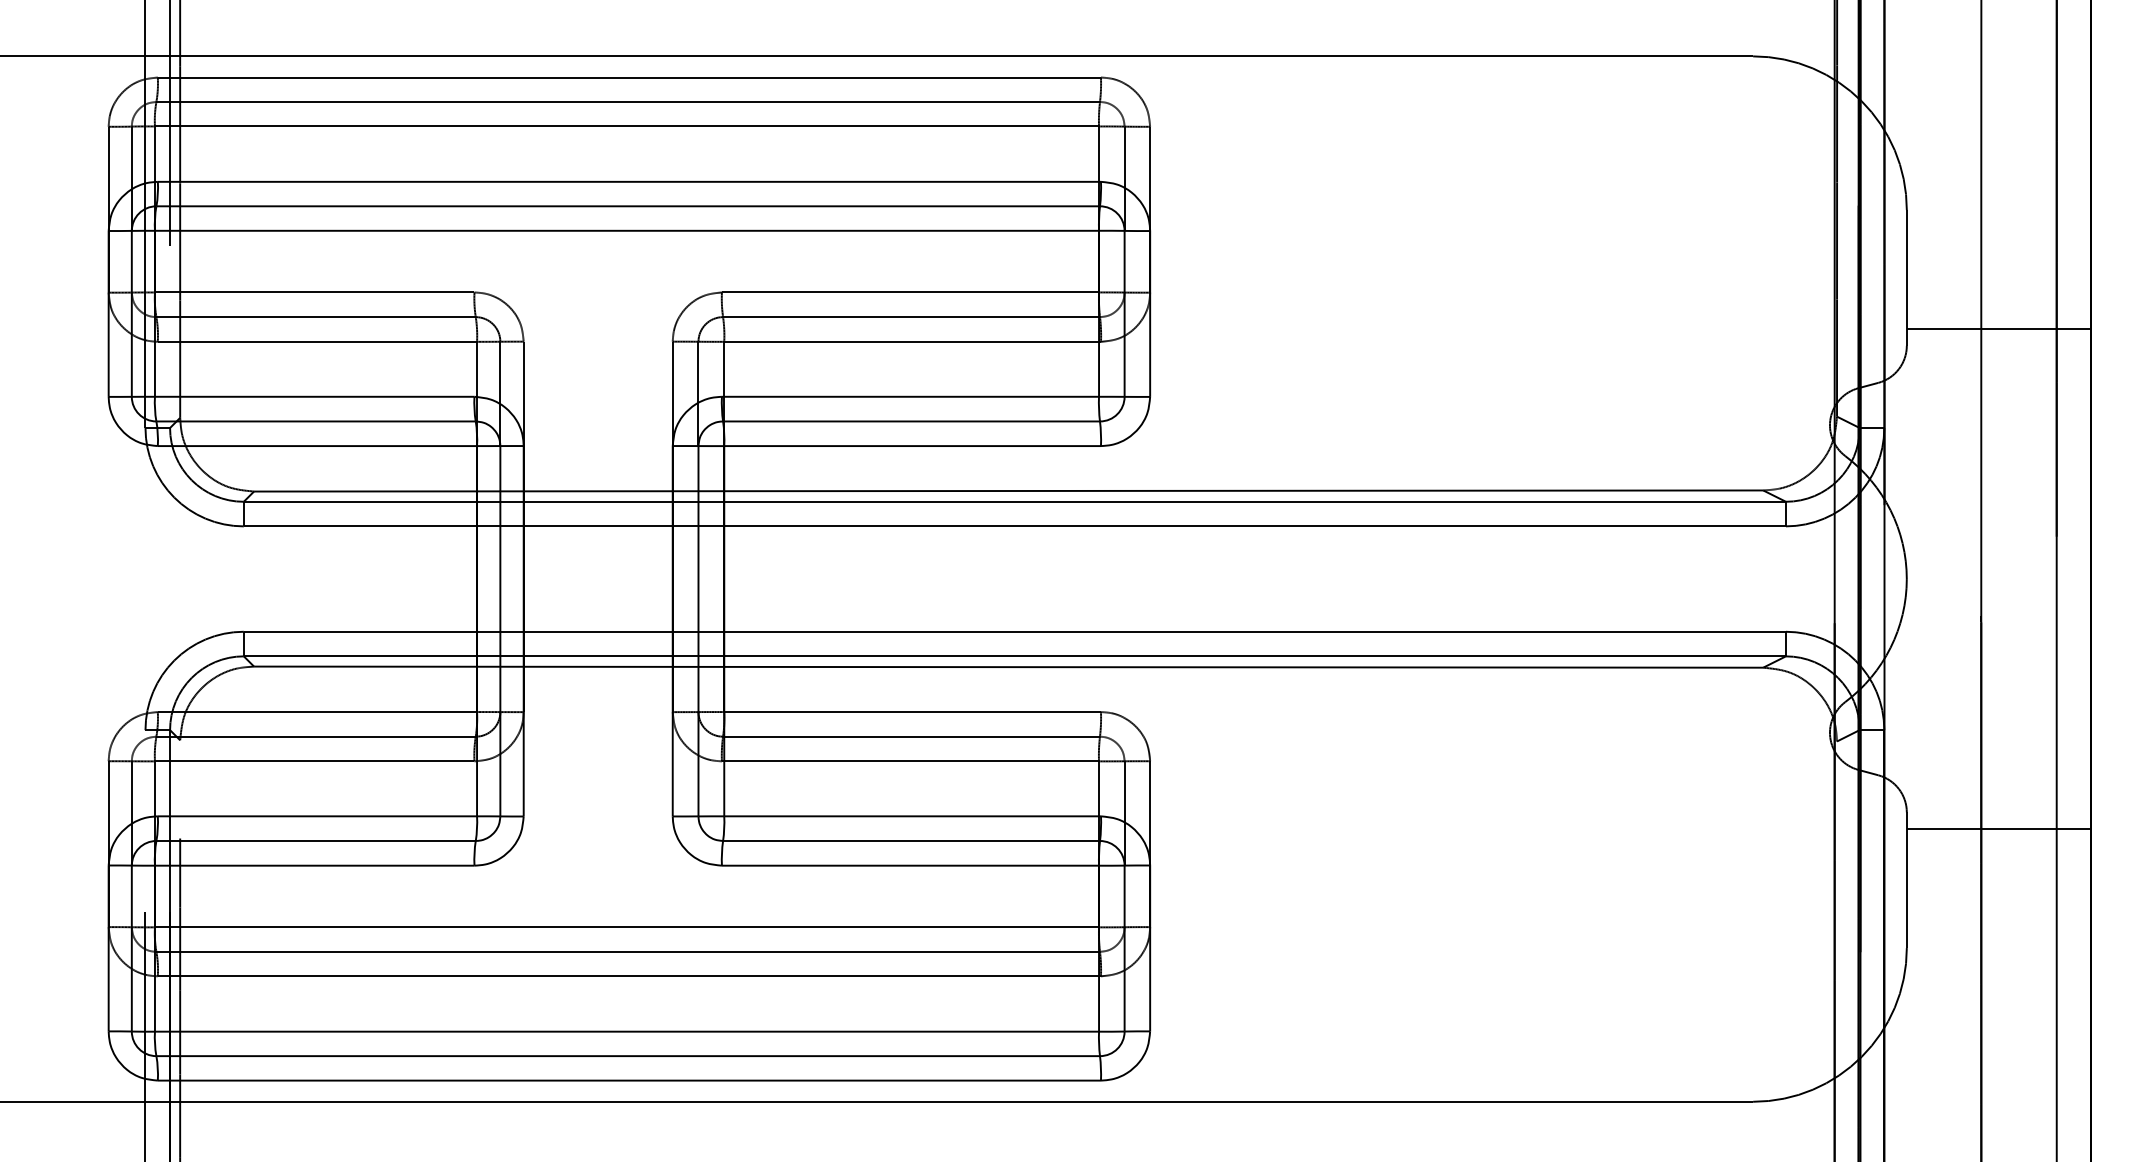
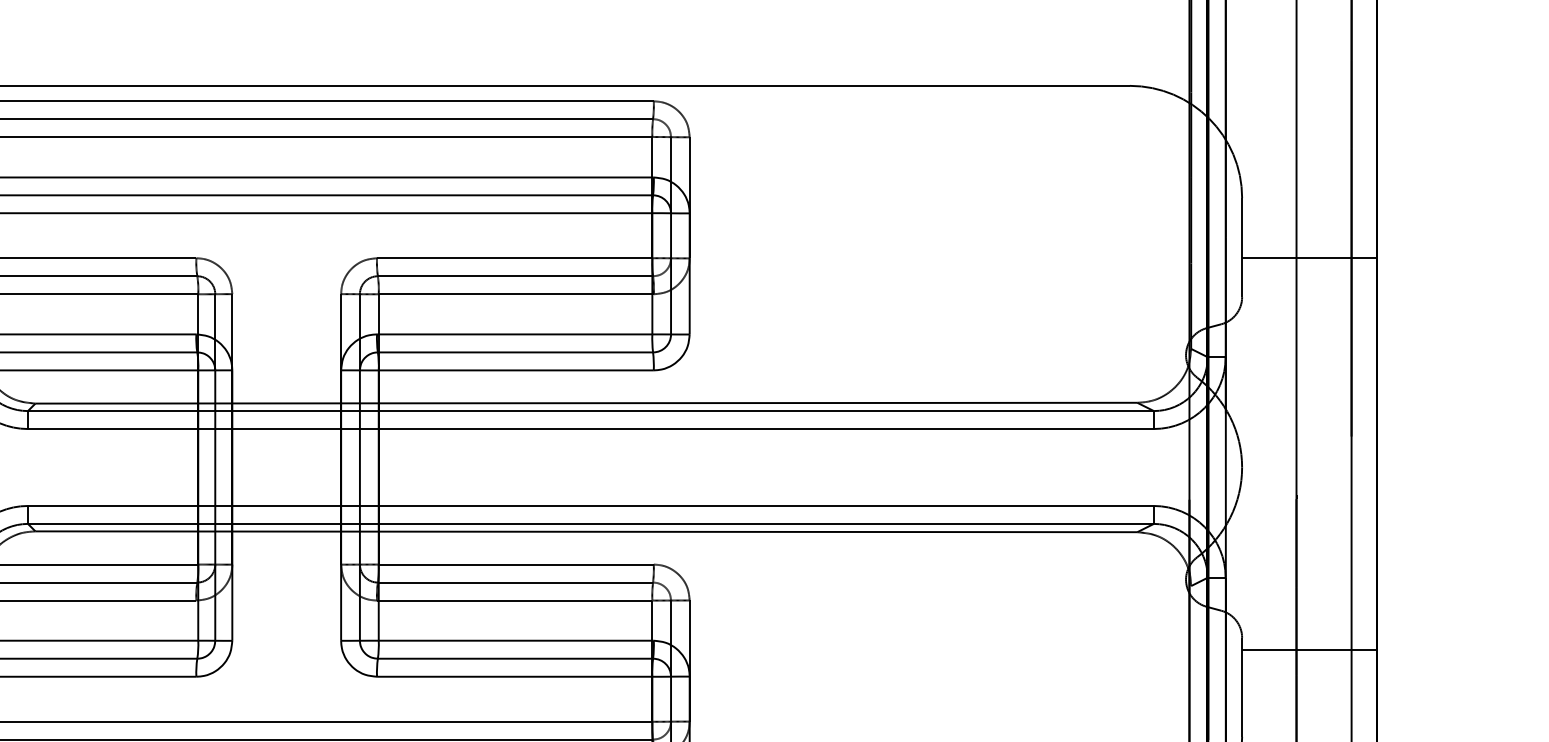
line: (1998, 329) -> (1309, 258), moved

